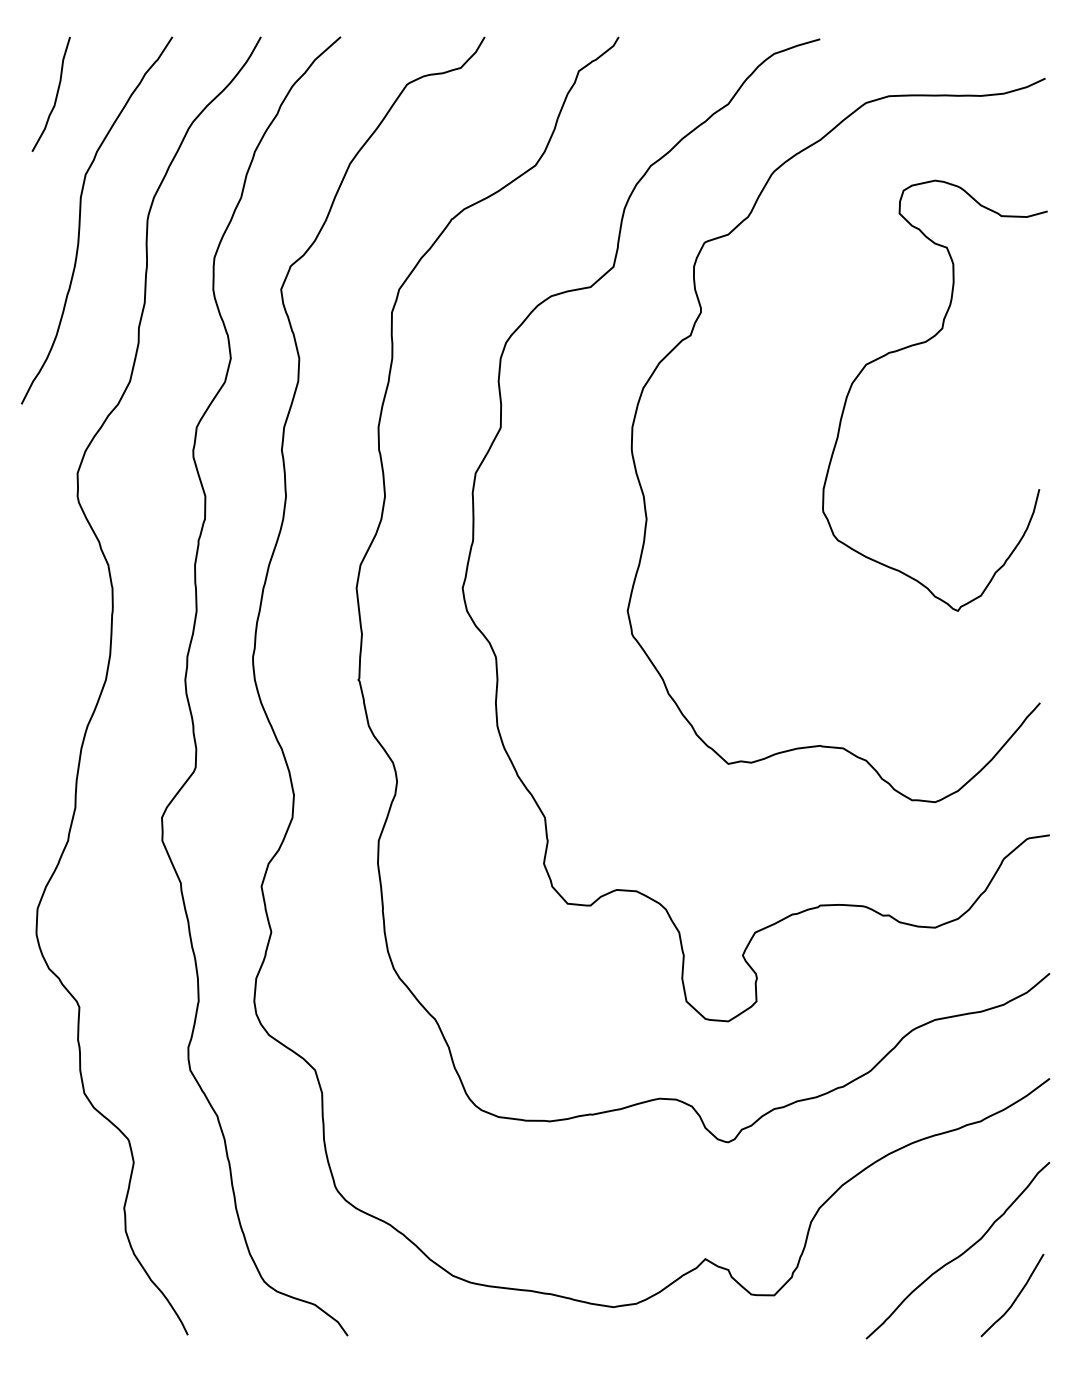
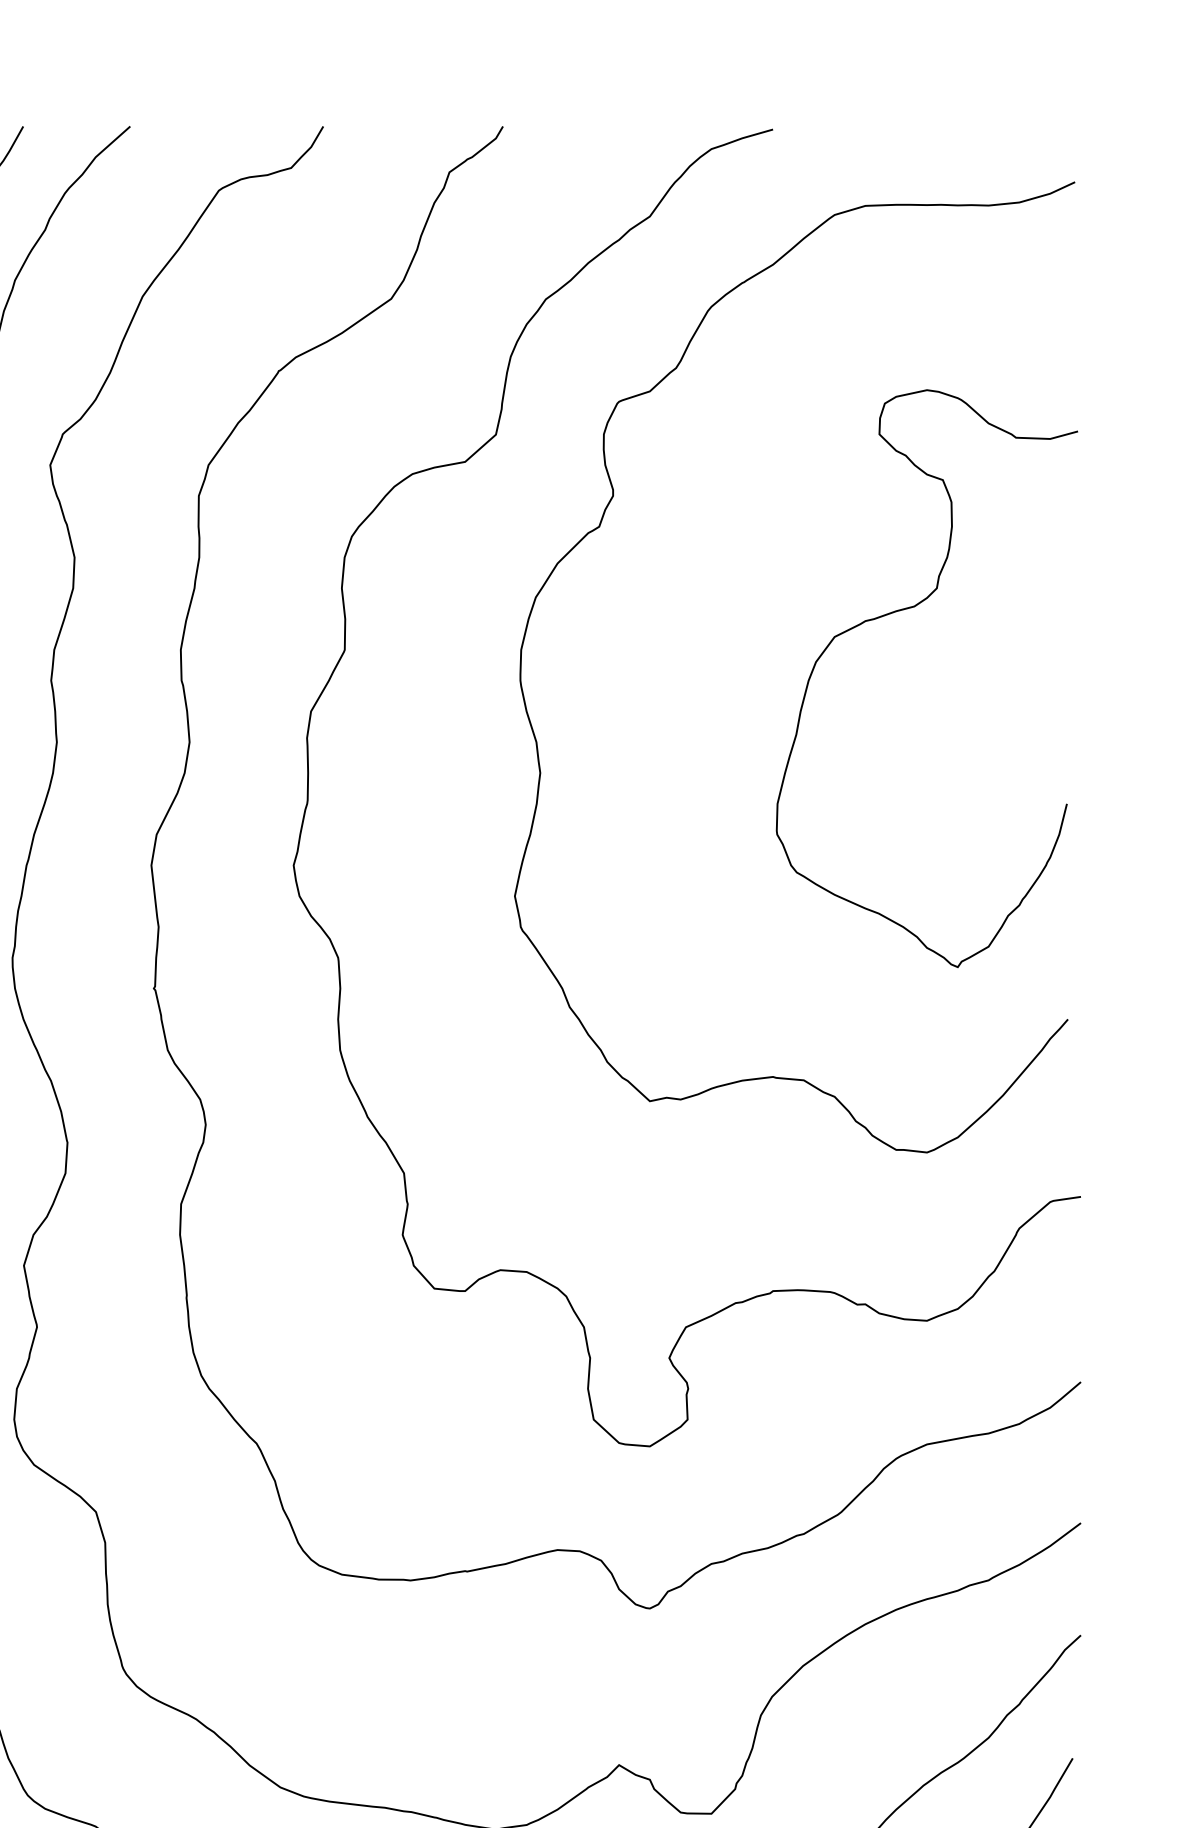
curve: (920, 344) -> (907, 609), moved

